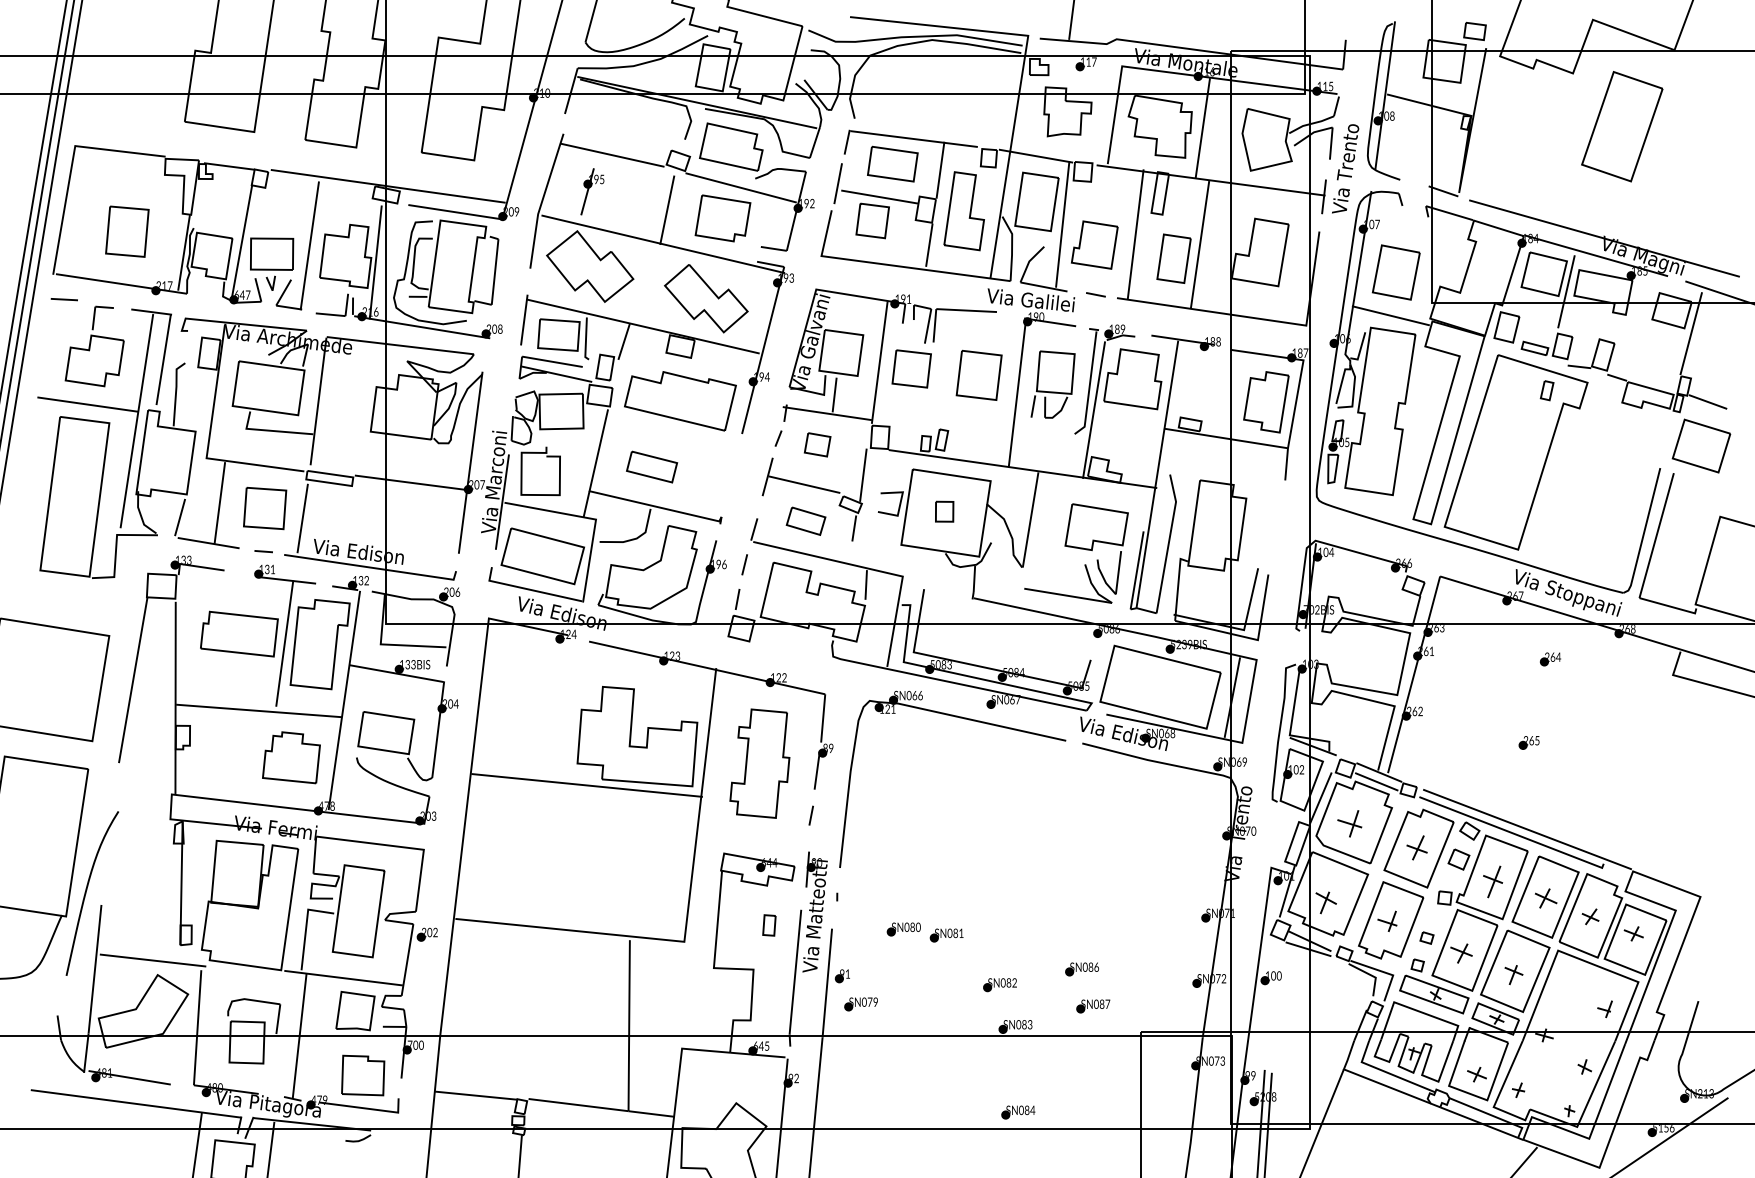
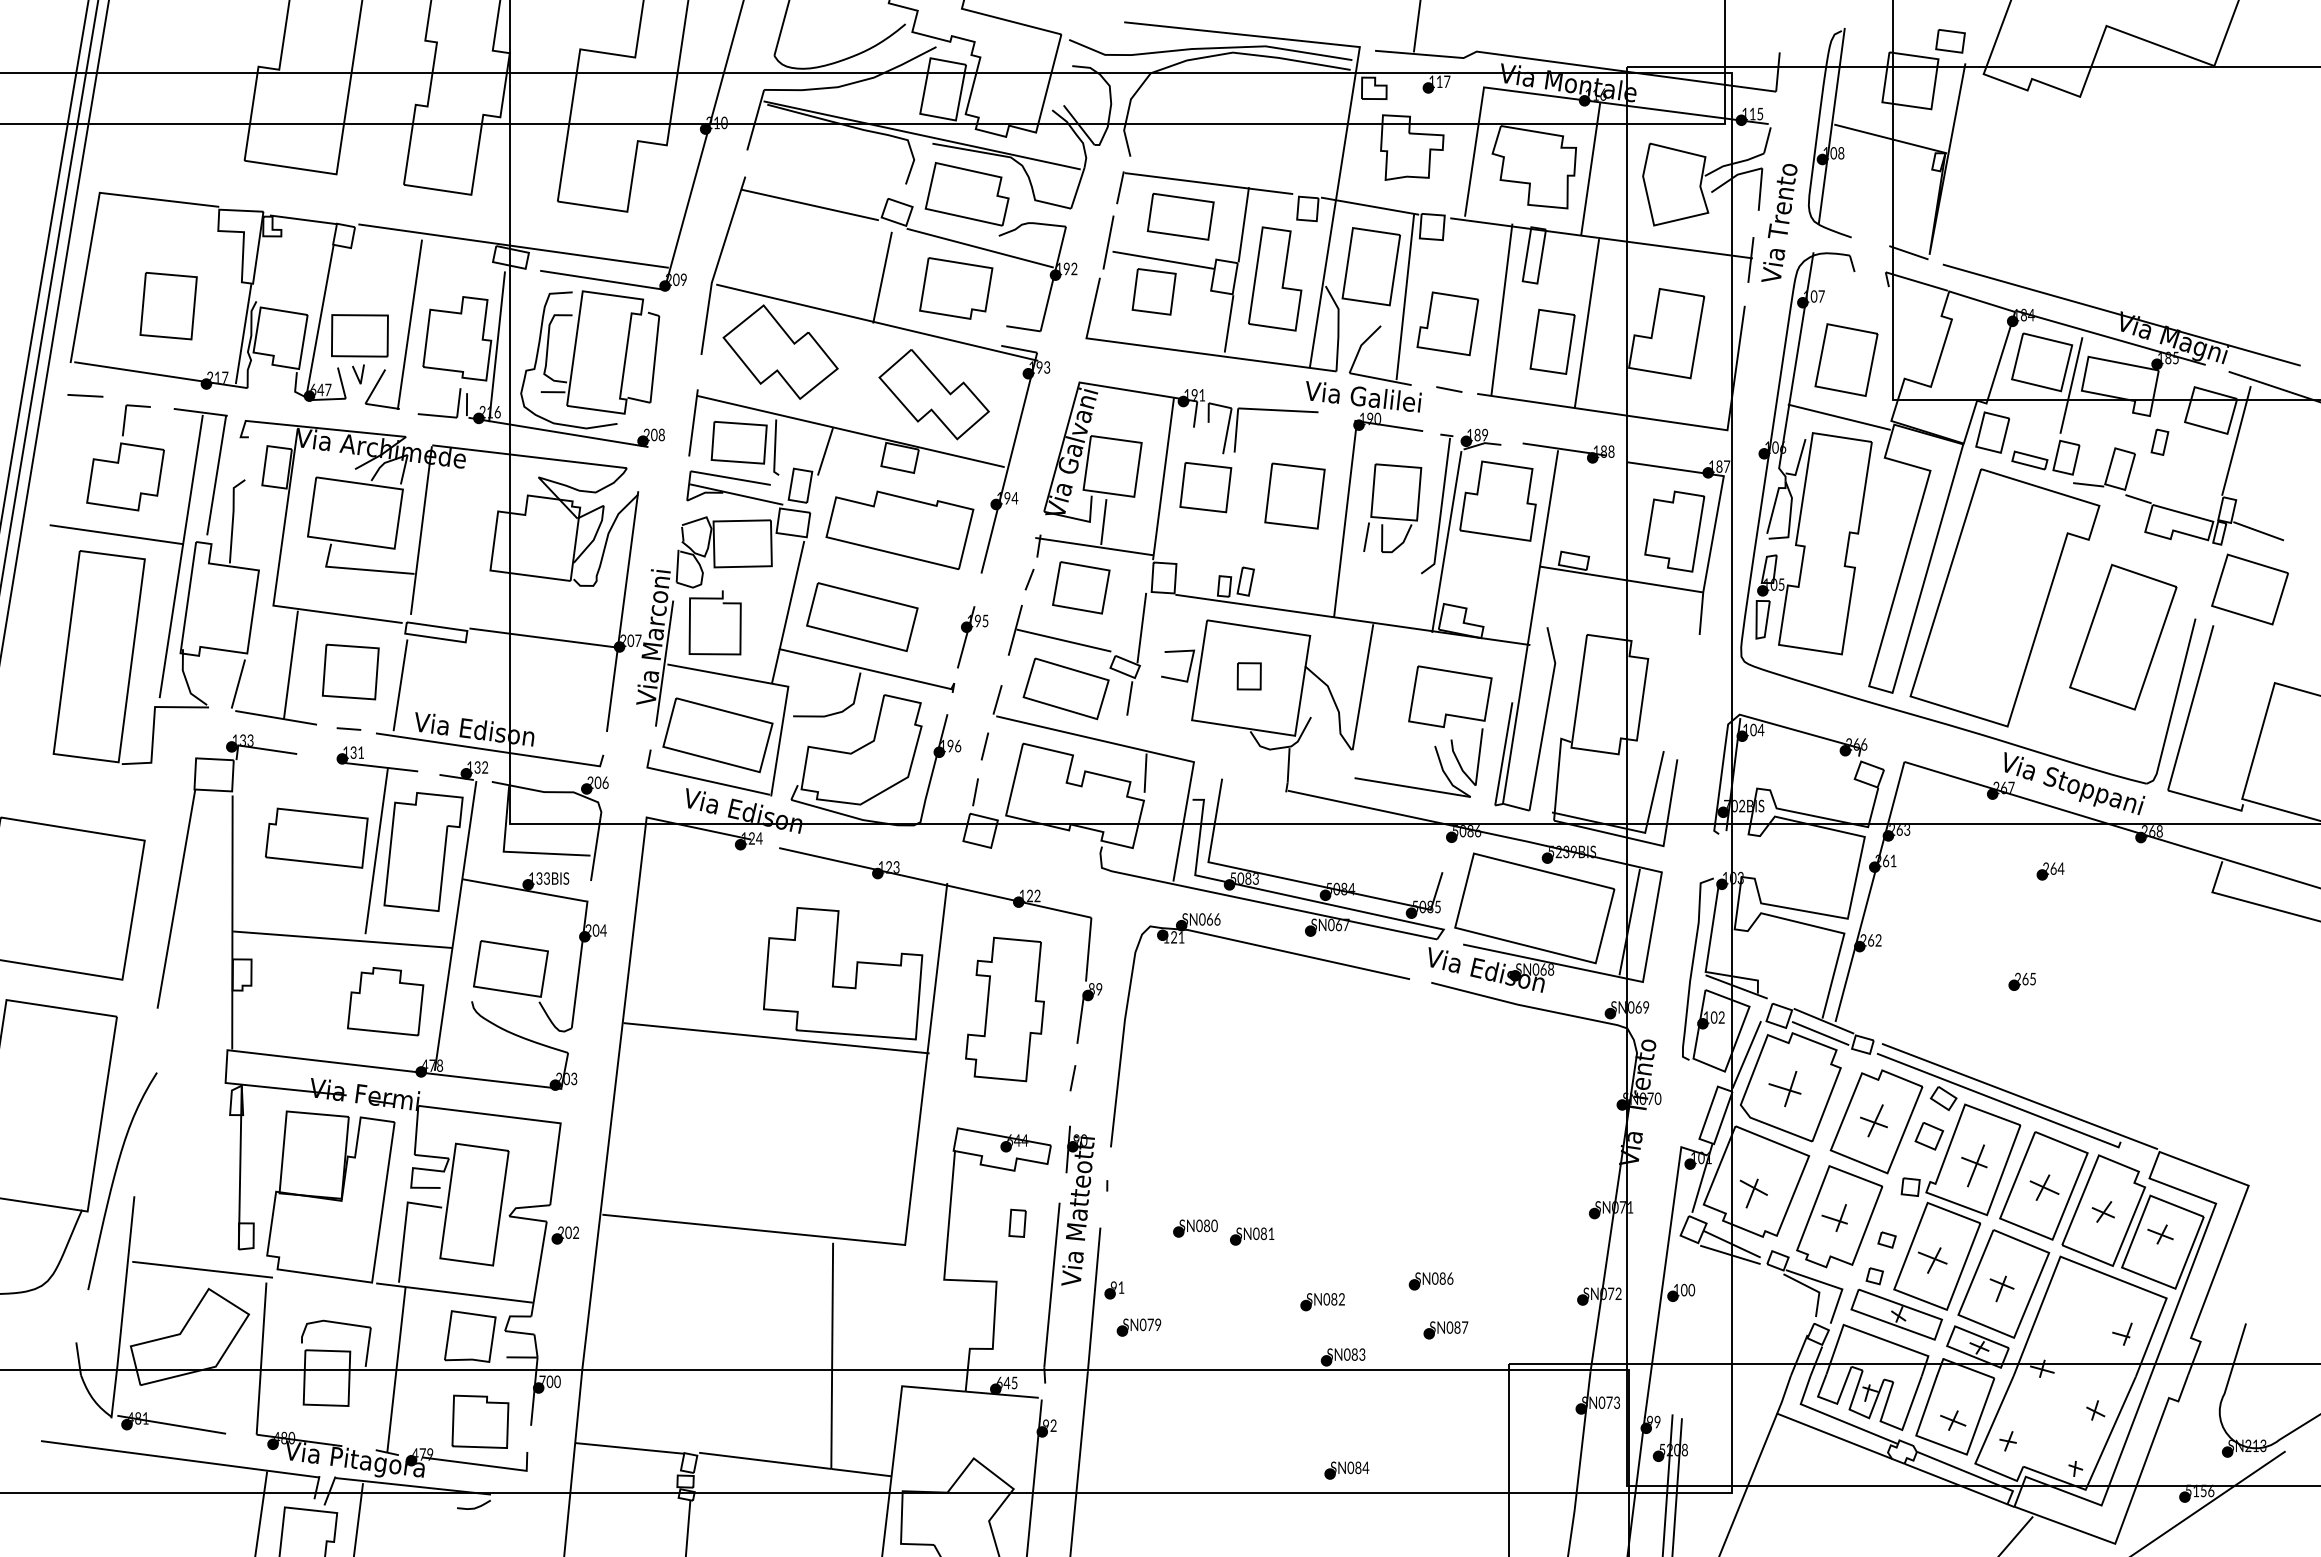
part: (1622, 126) -> (2123, 636), moved
part: (592, 191) -> (972, 637), moved
part: (1546, 390) -> (2159, 441), moved
part: (817, 444) -> (1081, 587), size x1.67
part: (652, 467) -> (862, 617), size x1.67
part: (805, 520) -> (1065, 688), size x1.67

